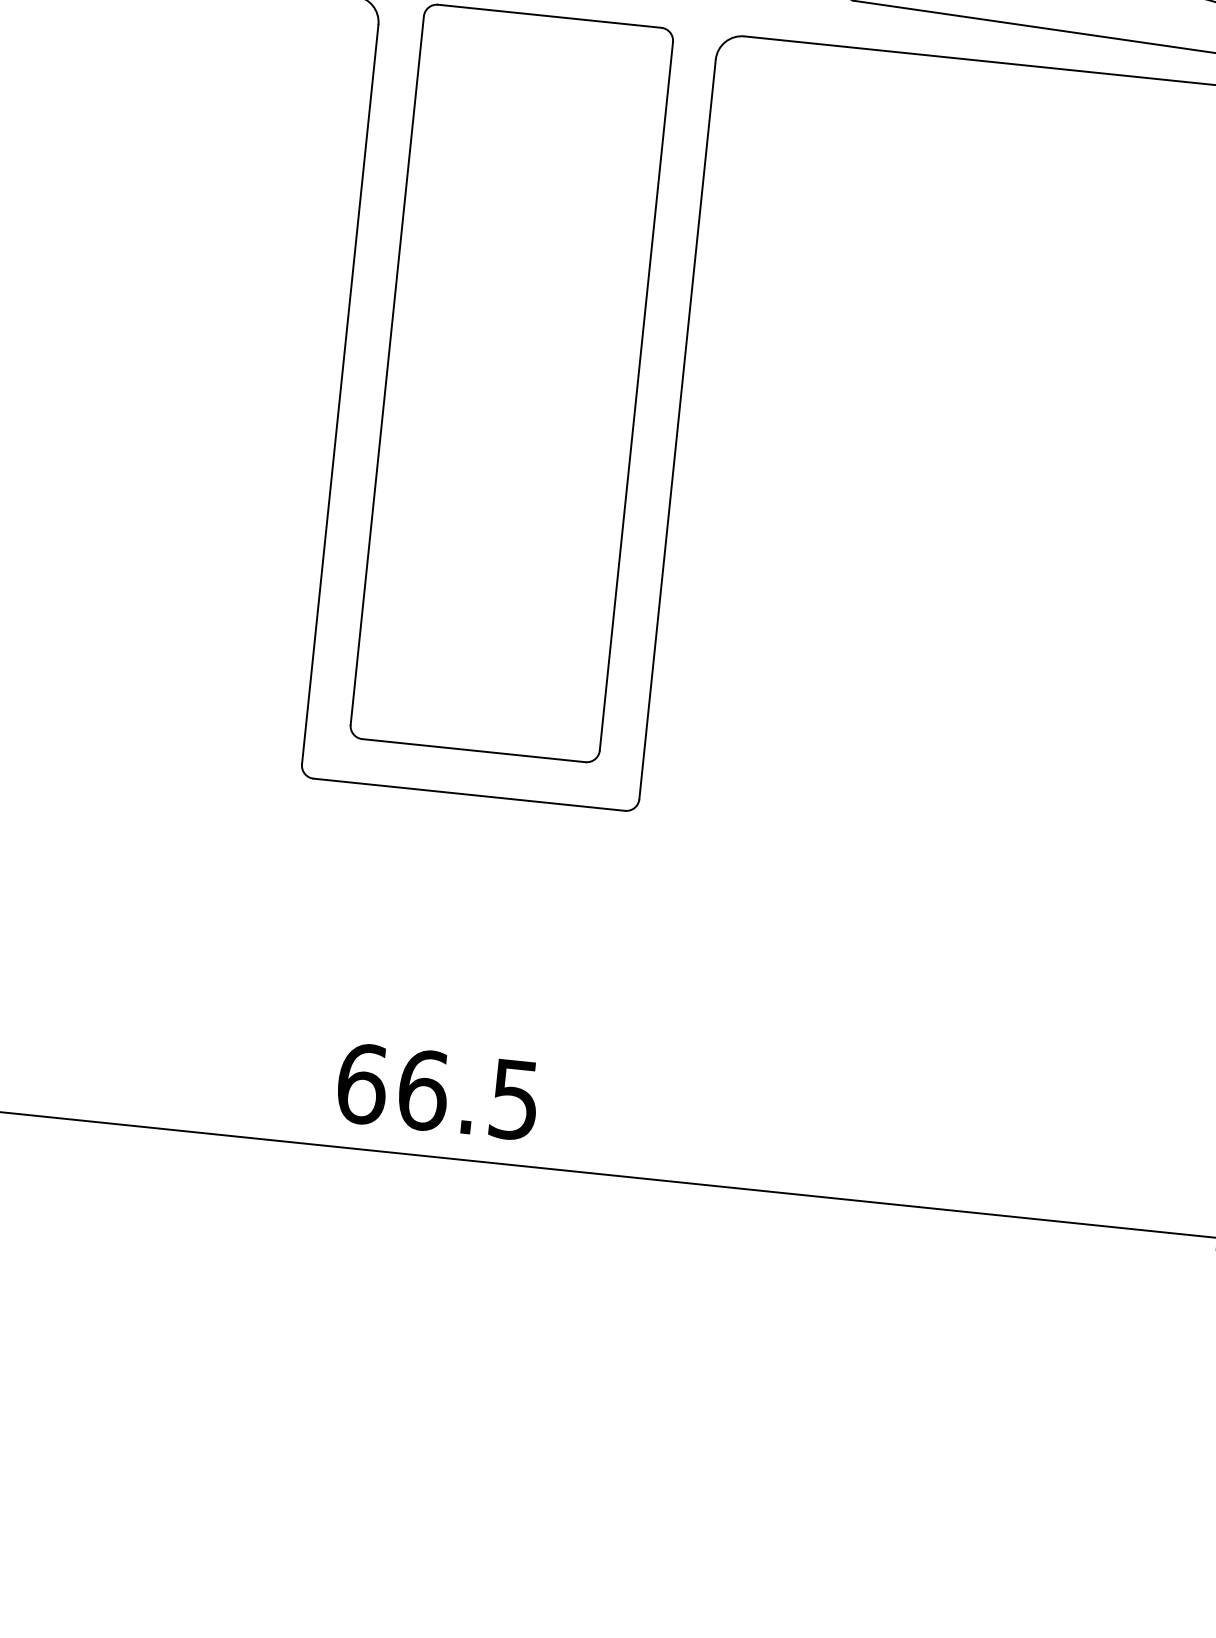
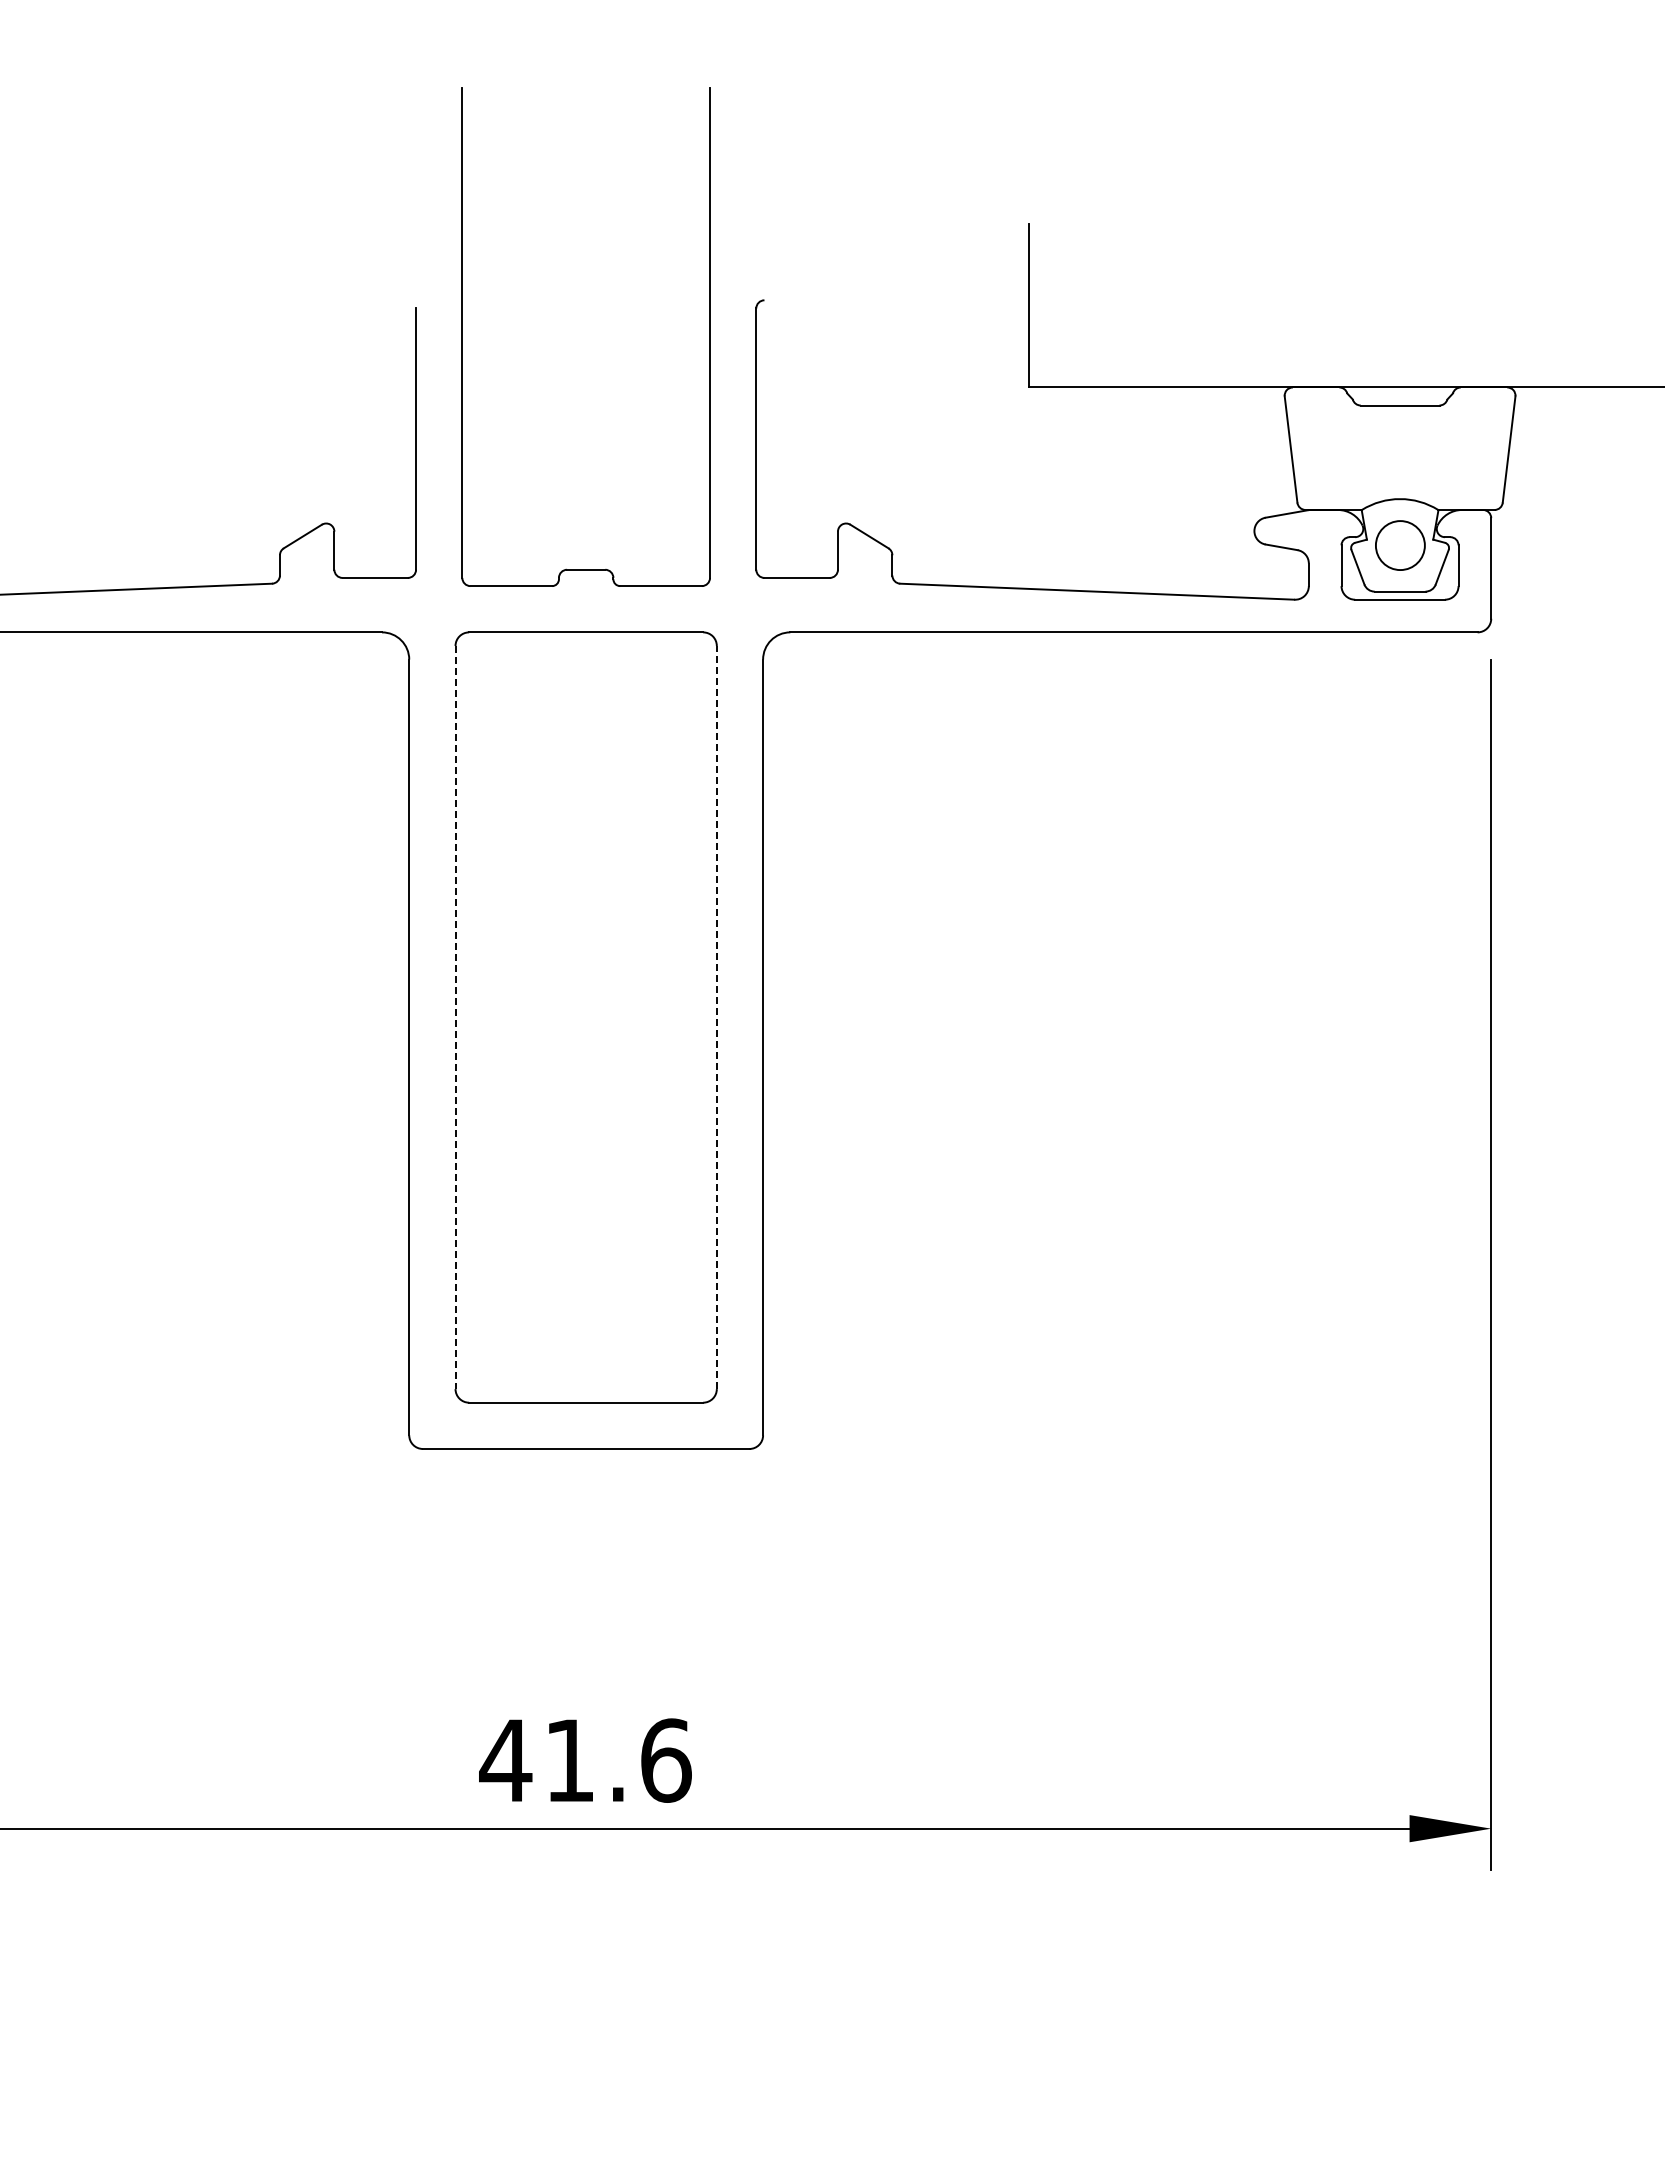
line: (387, 370) -> (455, 1017), solid -> dashed
line: (636, 396) -> (716, 1017), solid -> dashed
text: (438, 1091) -> (585, 1760), 66.5 -> 41.6

